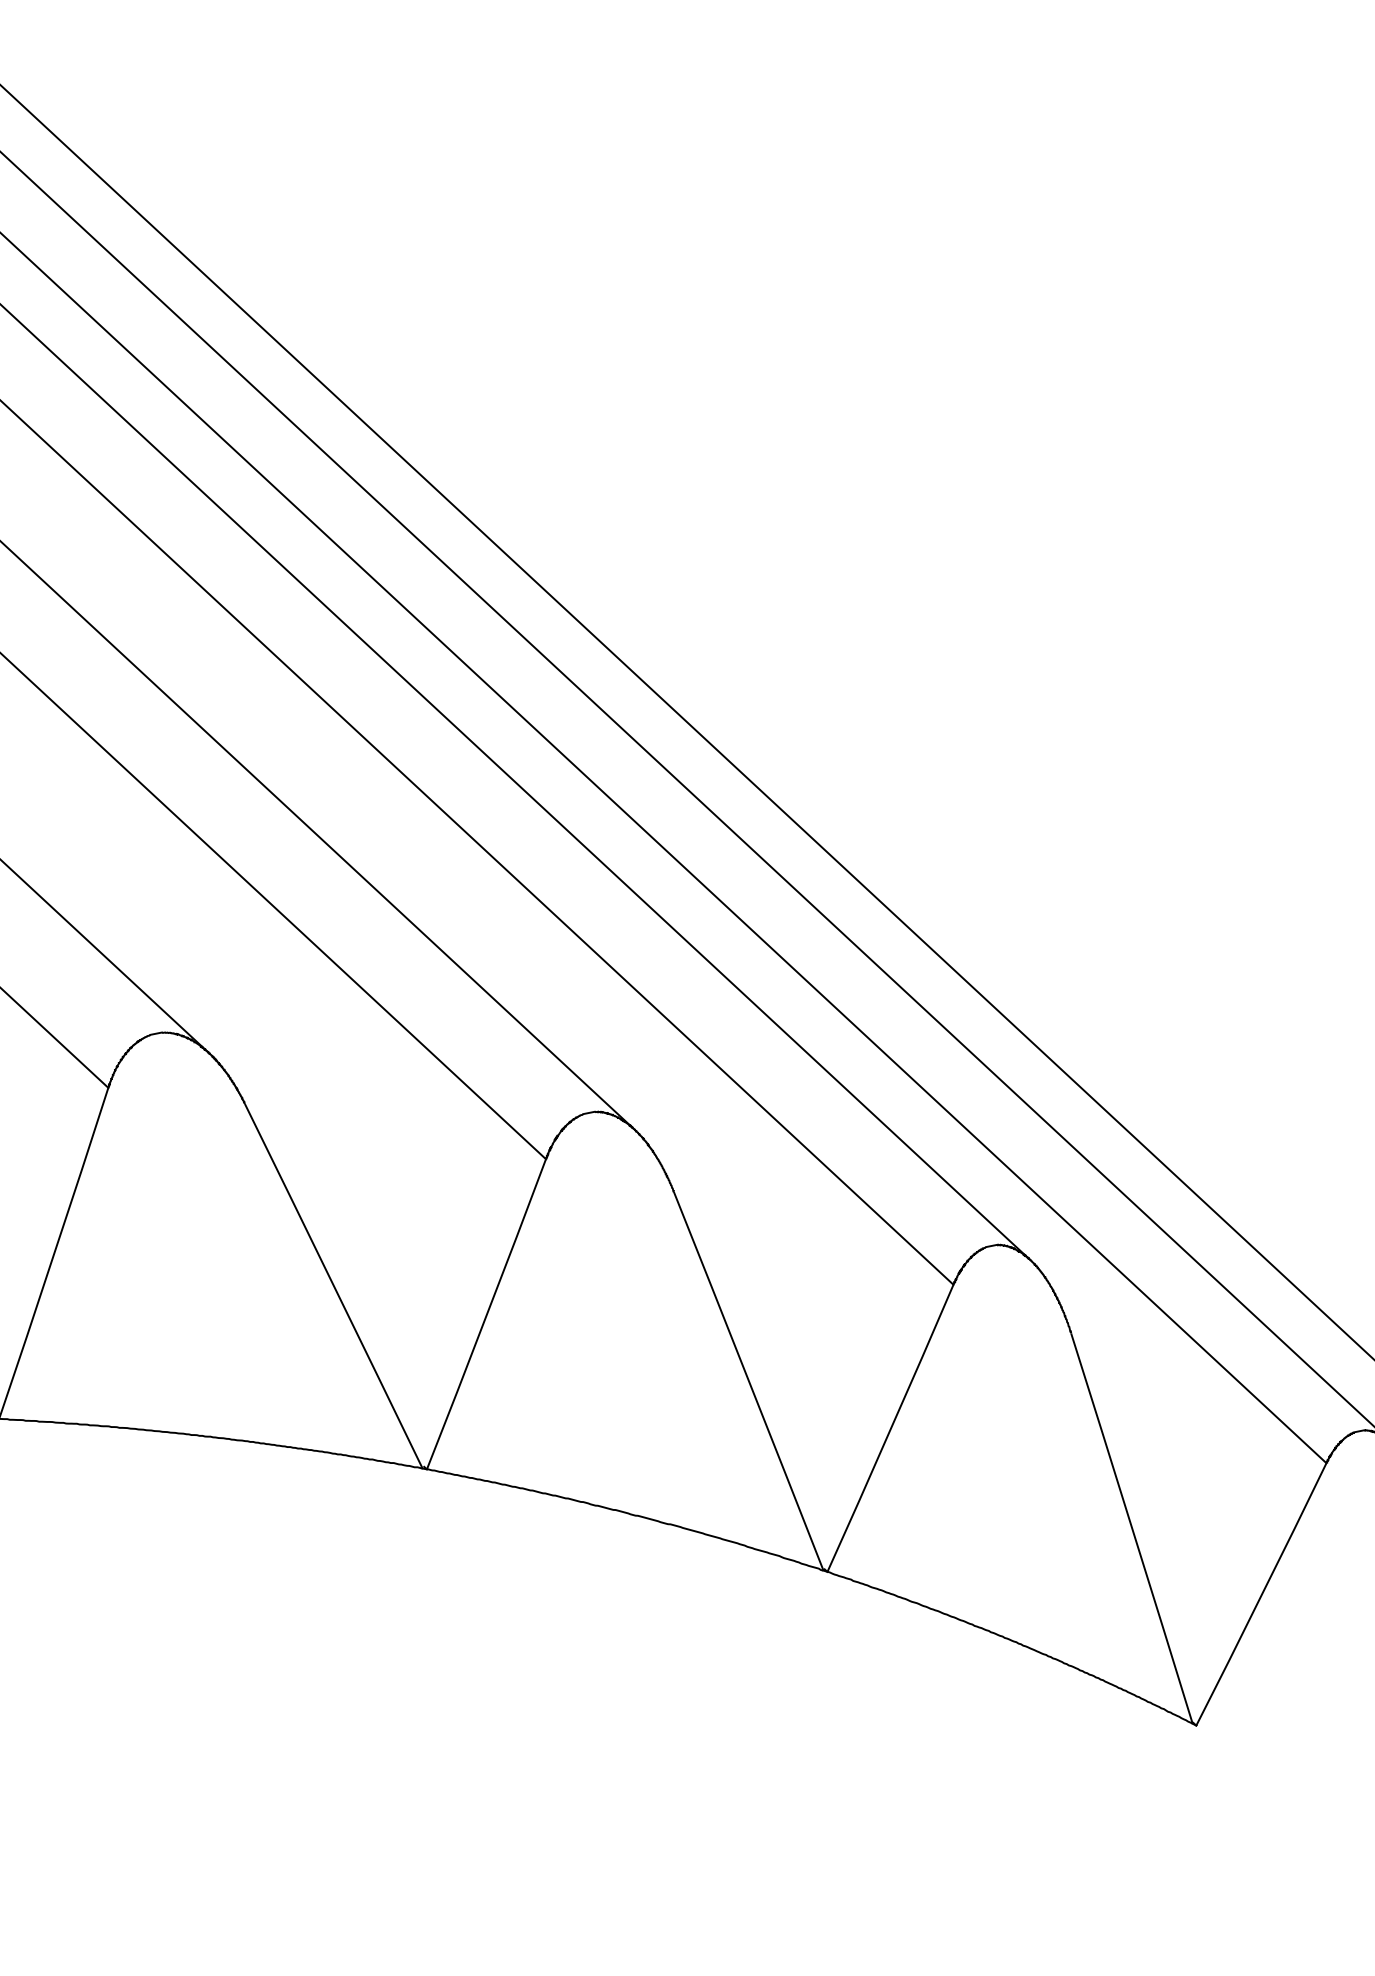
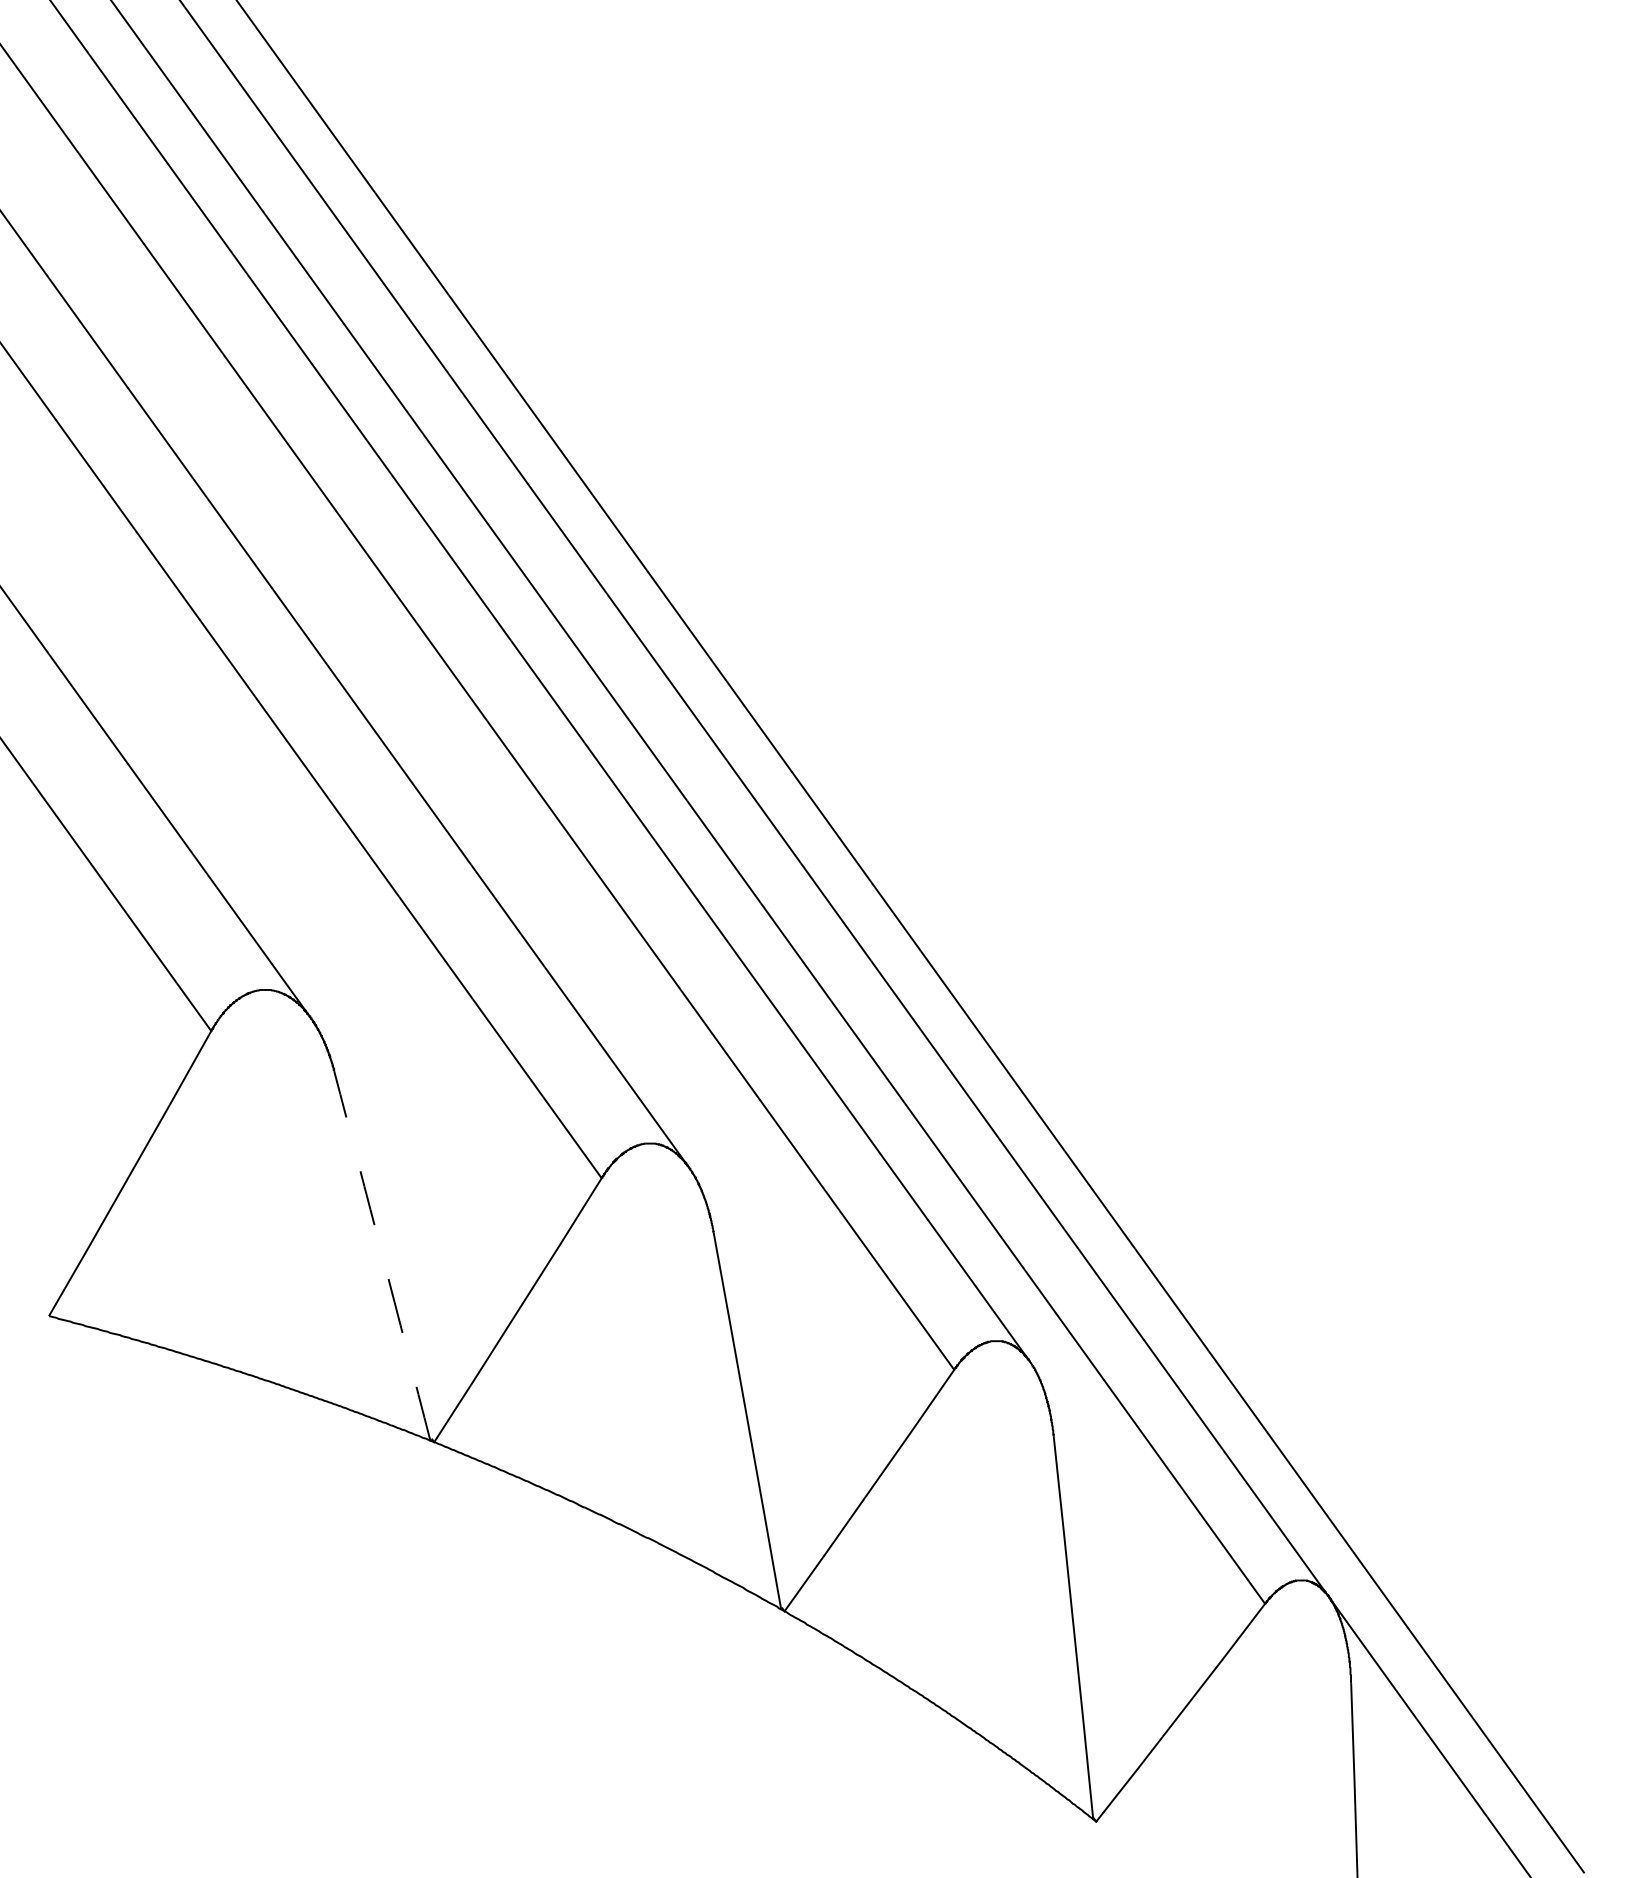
arc: (333, 1285) -> (382, 1255), solid -> dashed

